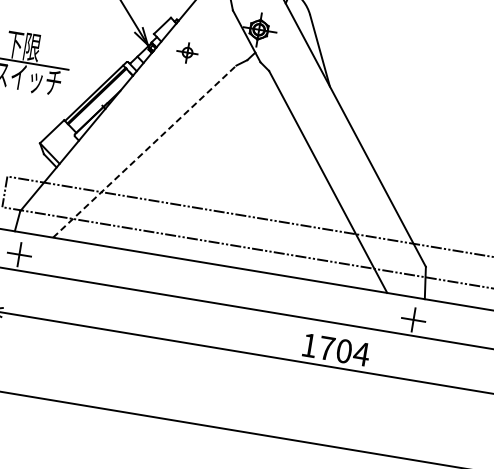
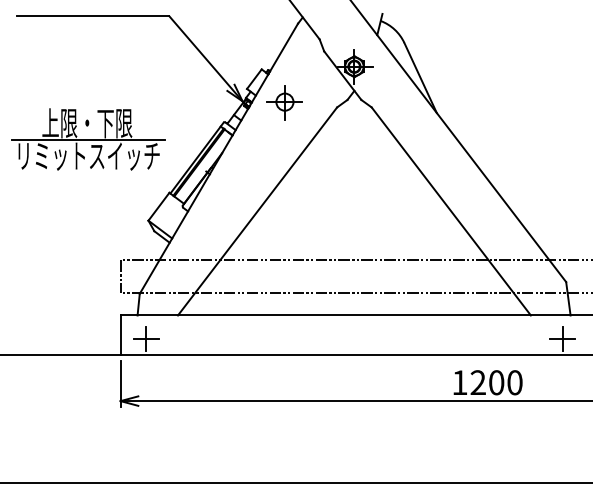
part: (187, 52) -> (284, 102), size x1.67
line: (144, 151) -> (257, 211), dashed -> solid
text: (344, 351) -> (496, 382), 1704 -> 1200

